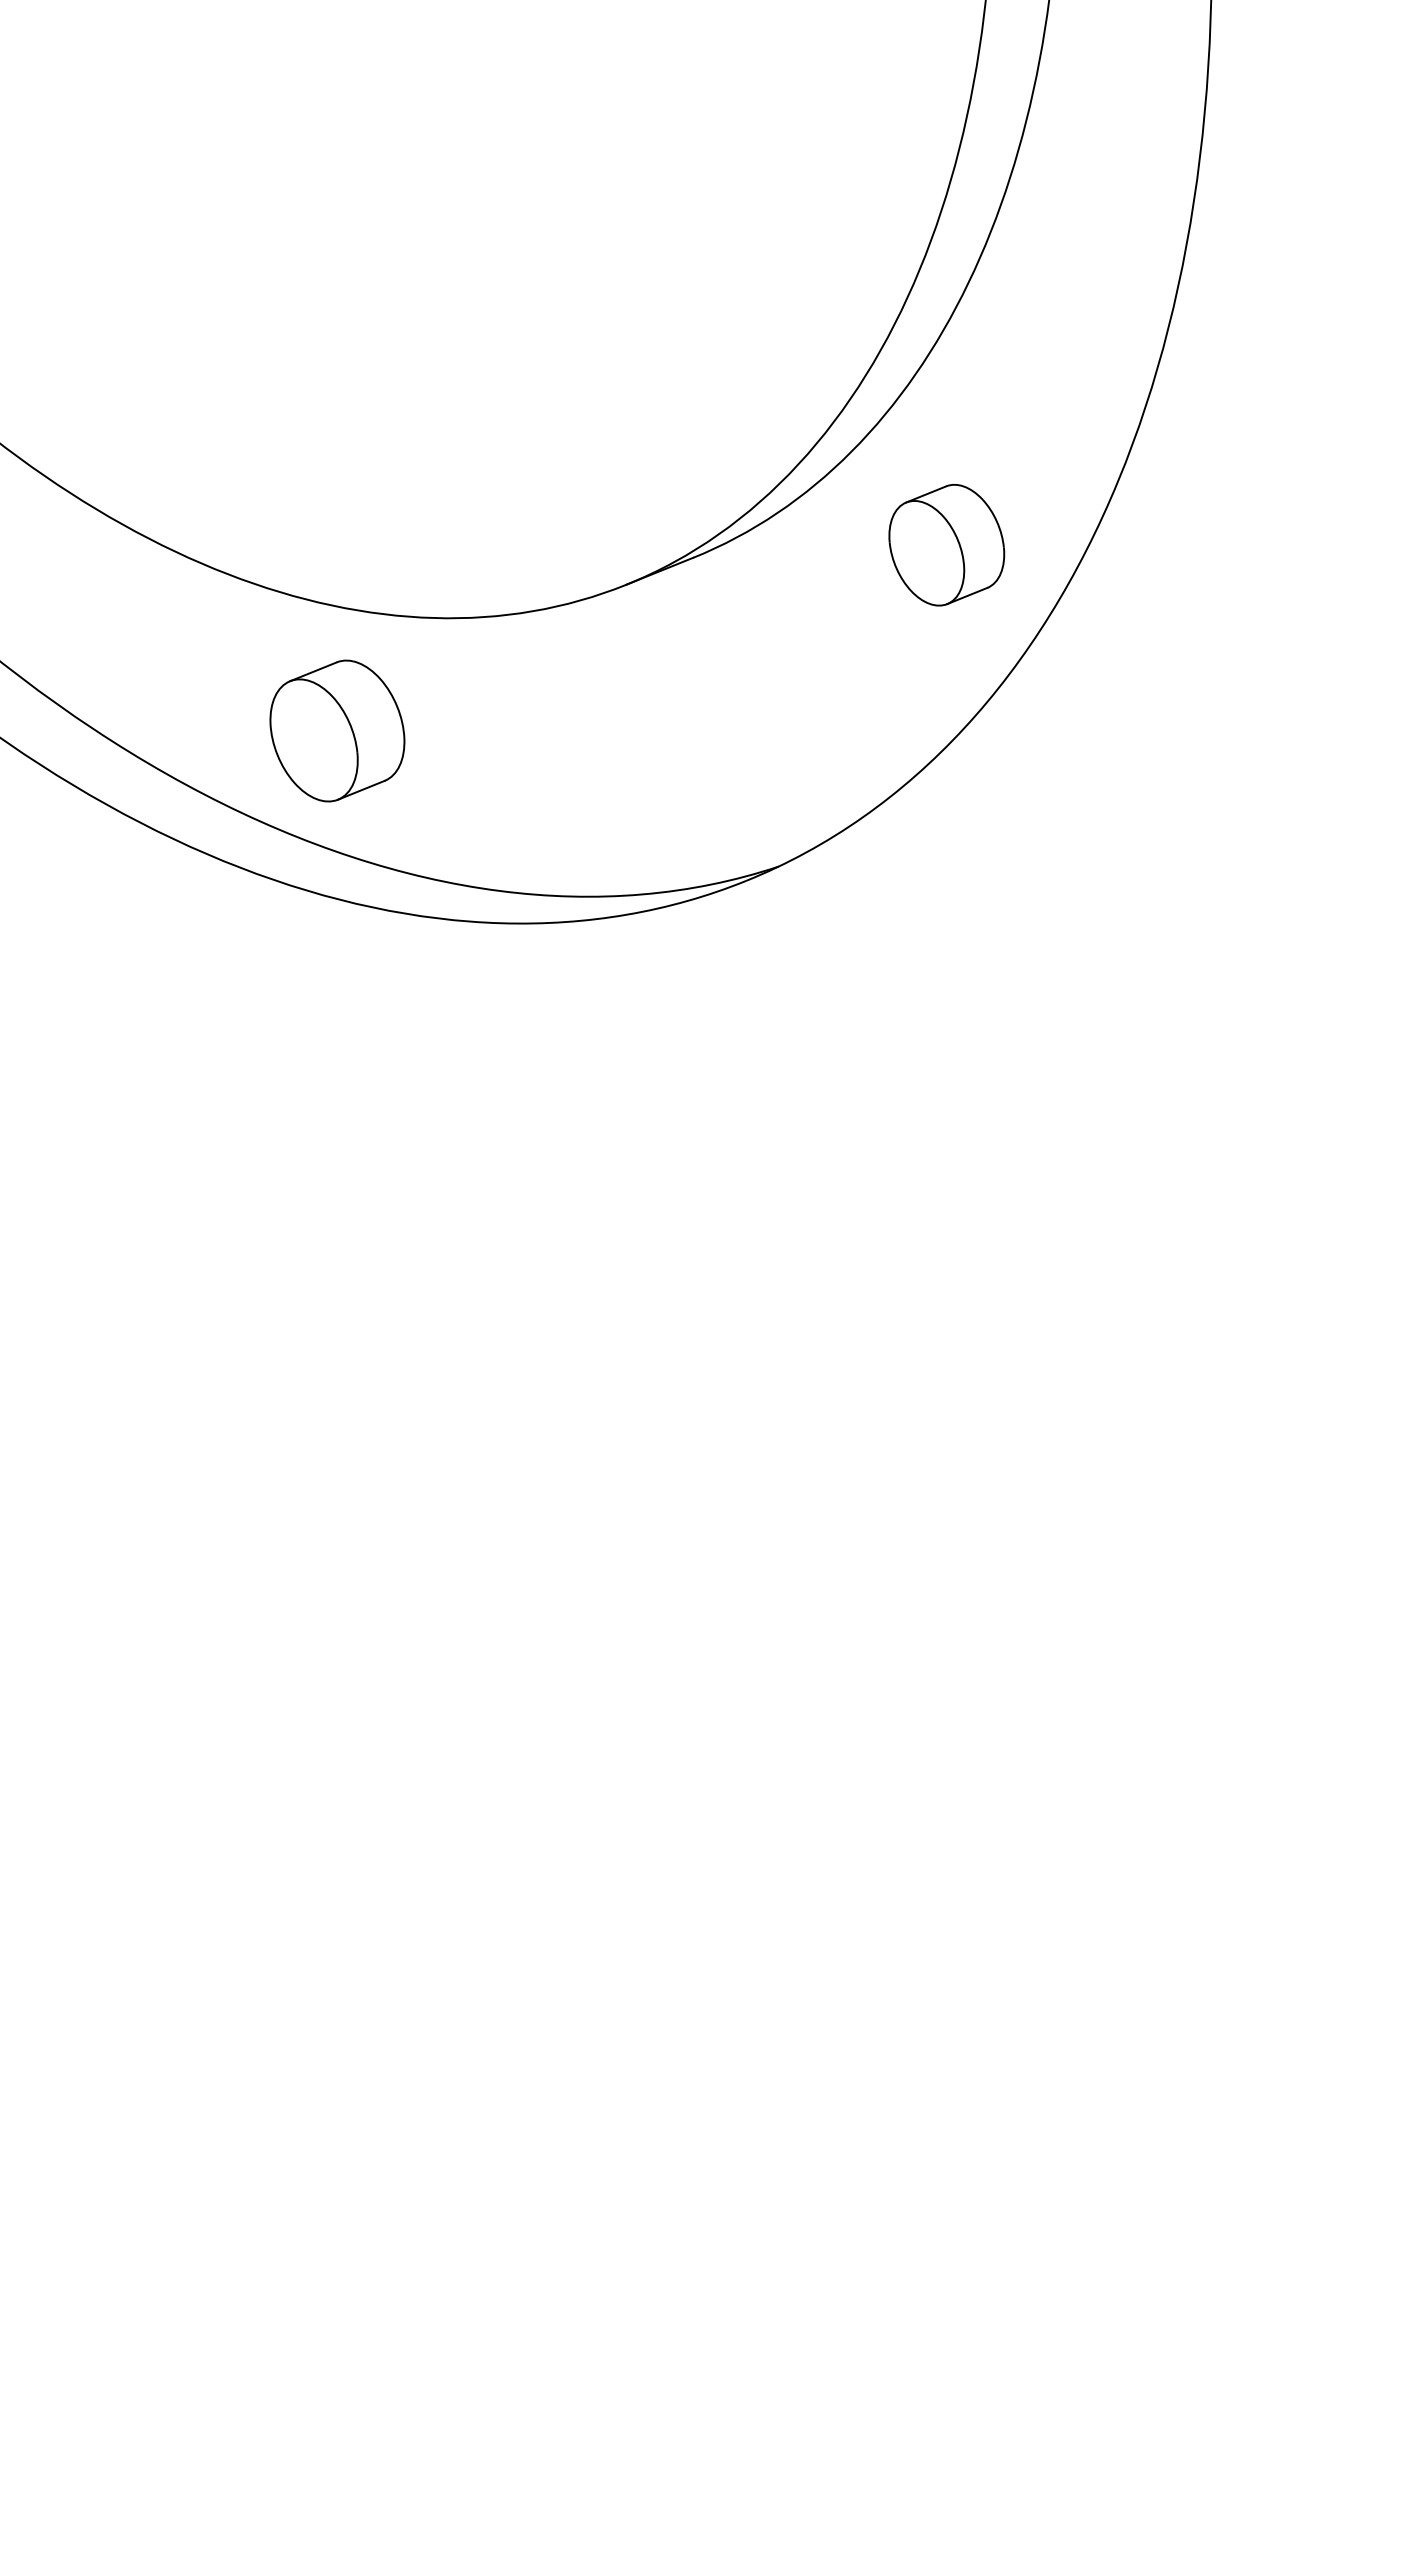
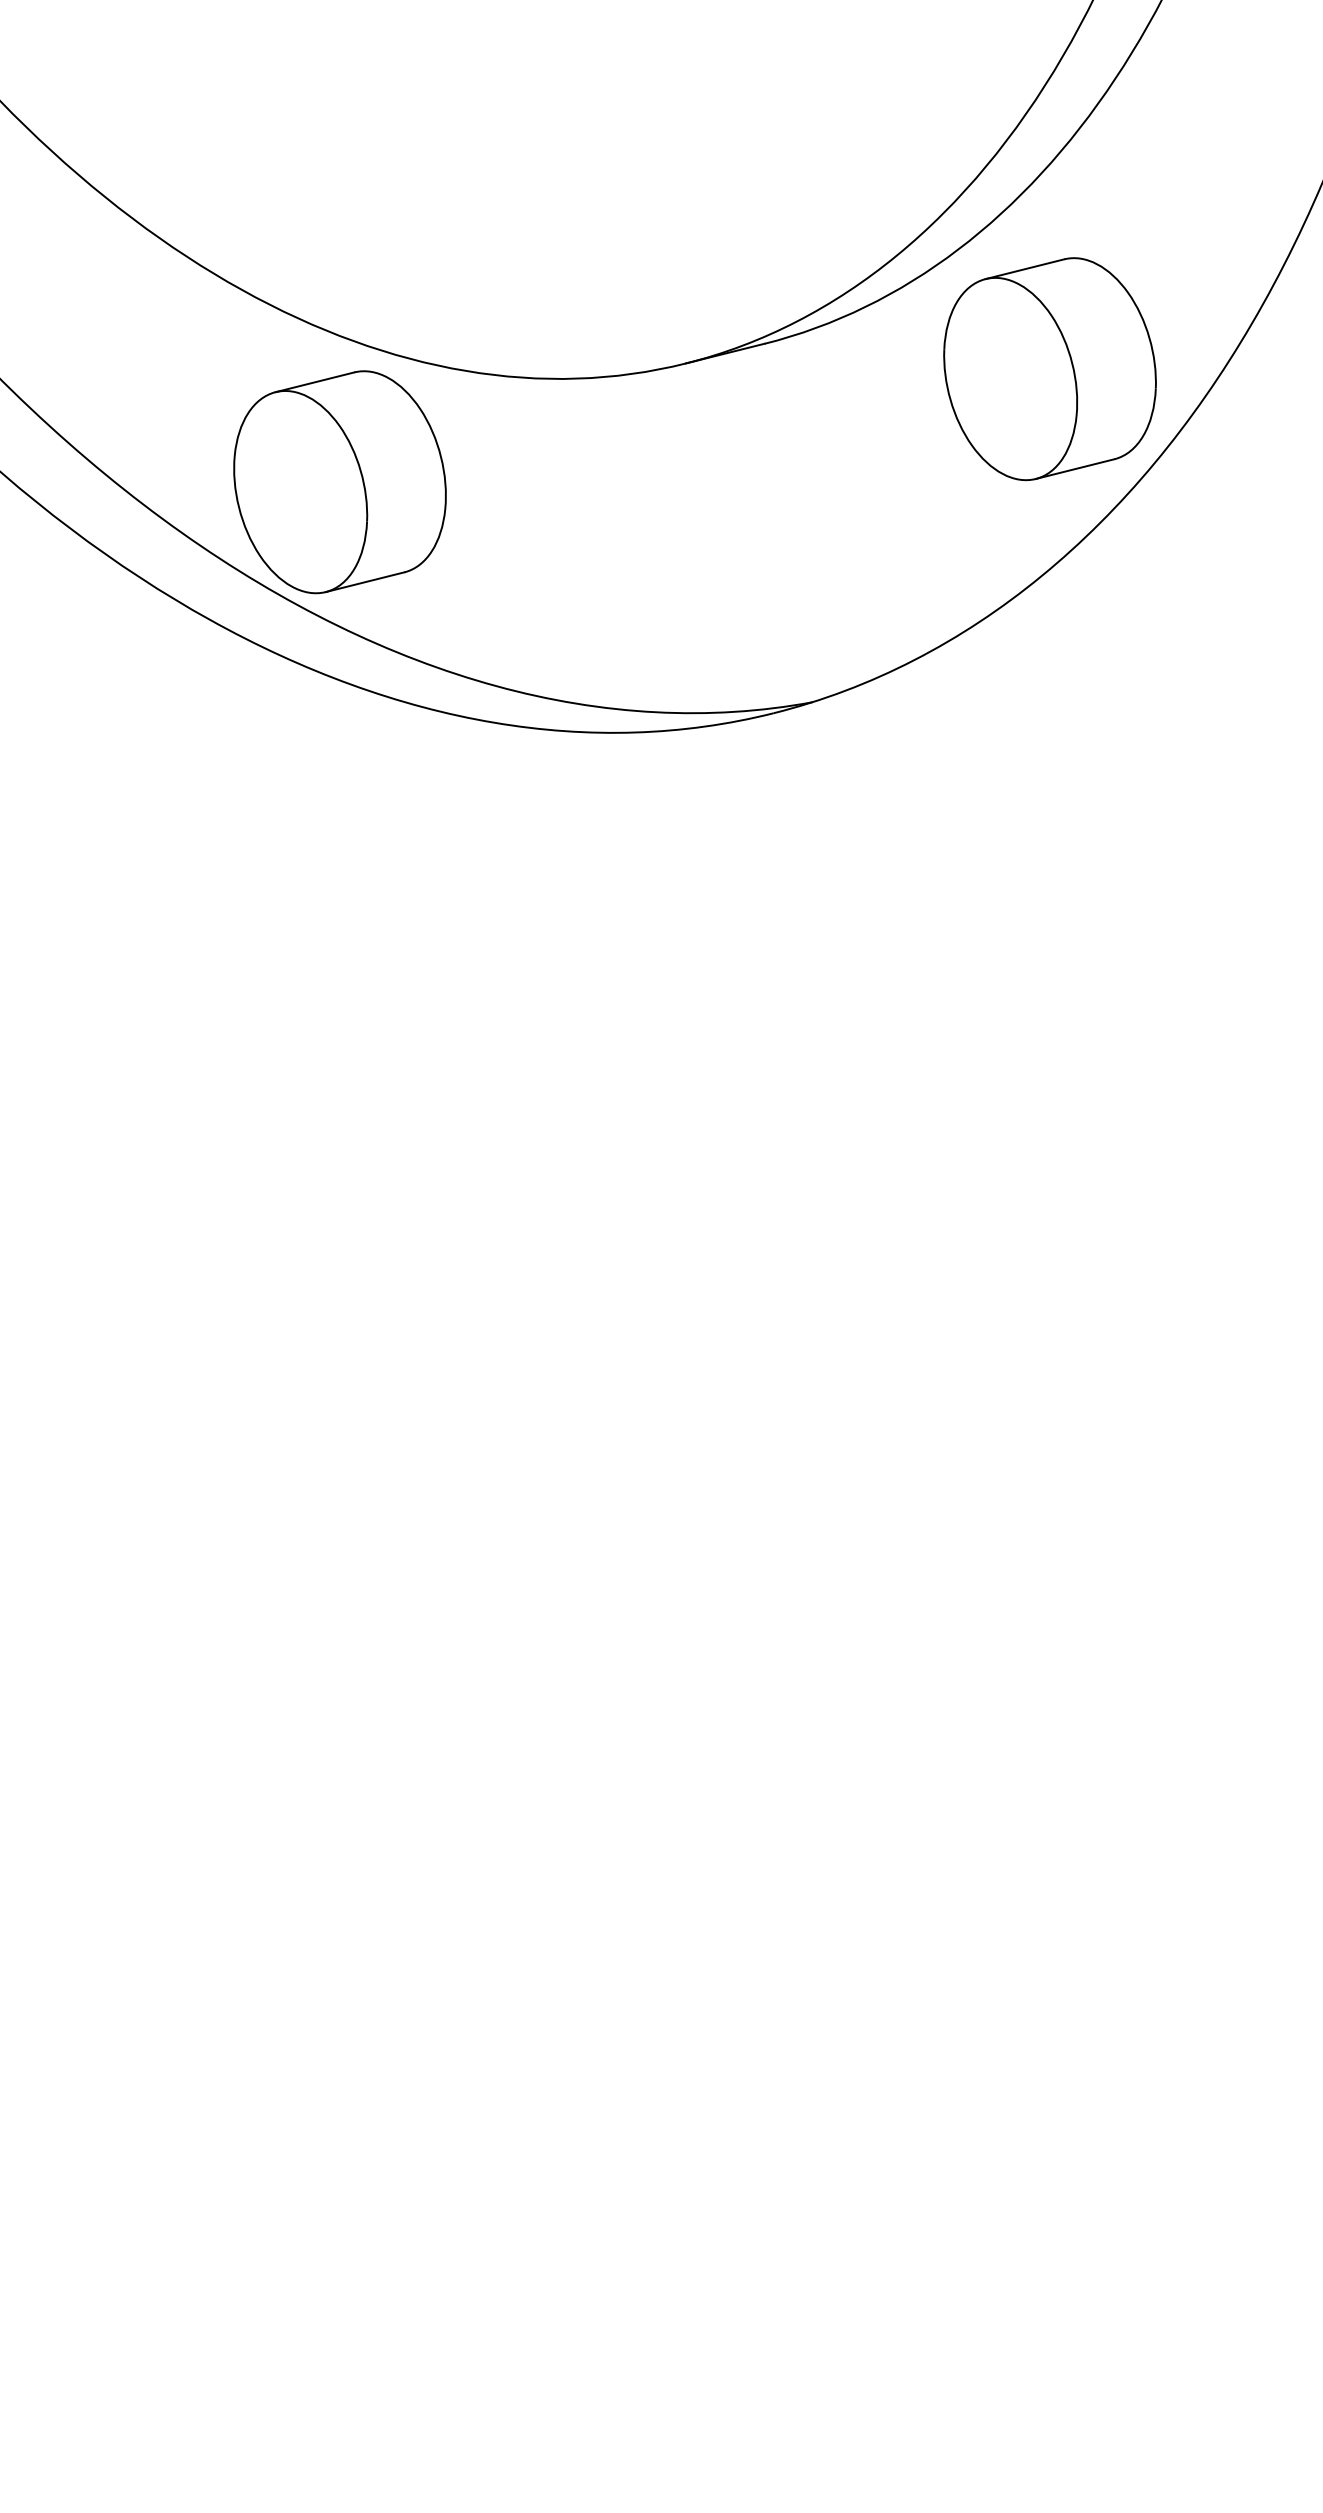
part: (946, 544) -> (1049, 368), size x1.67
part: (337, 730) -> (340, 481), size x1.43

